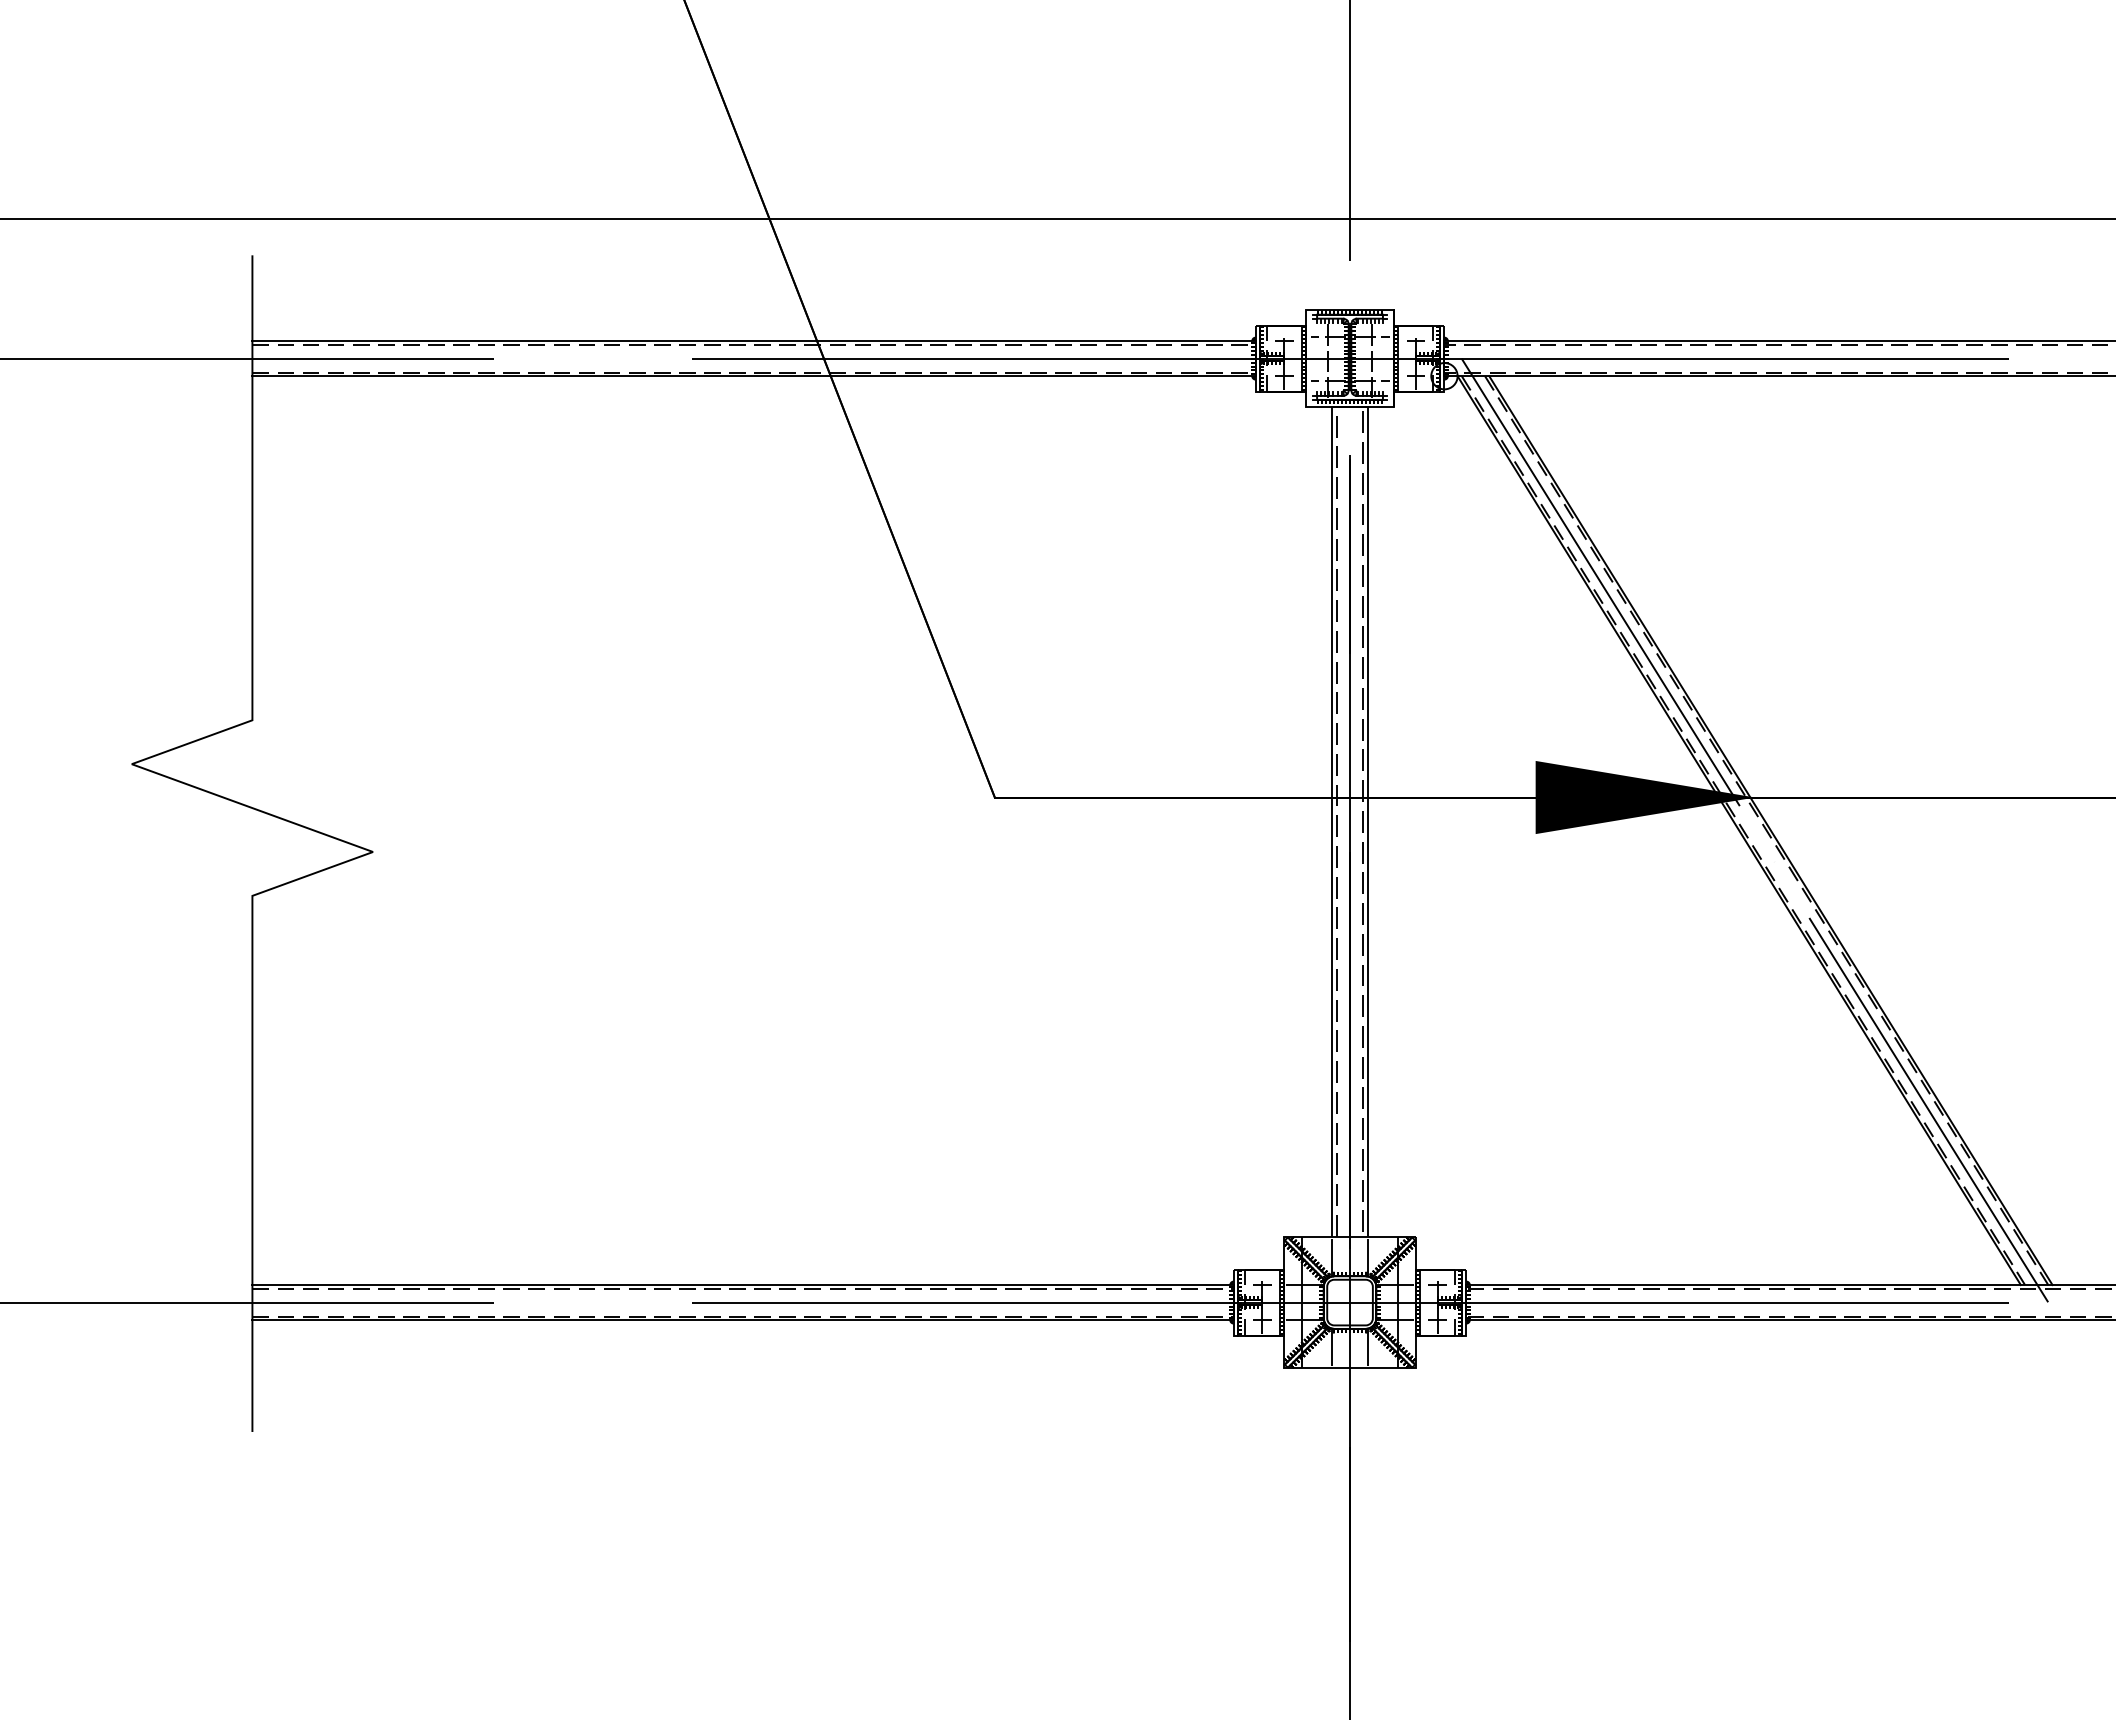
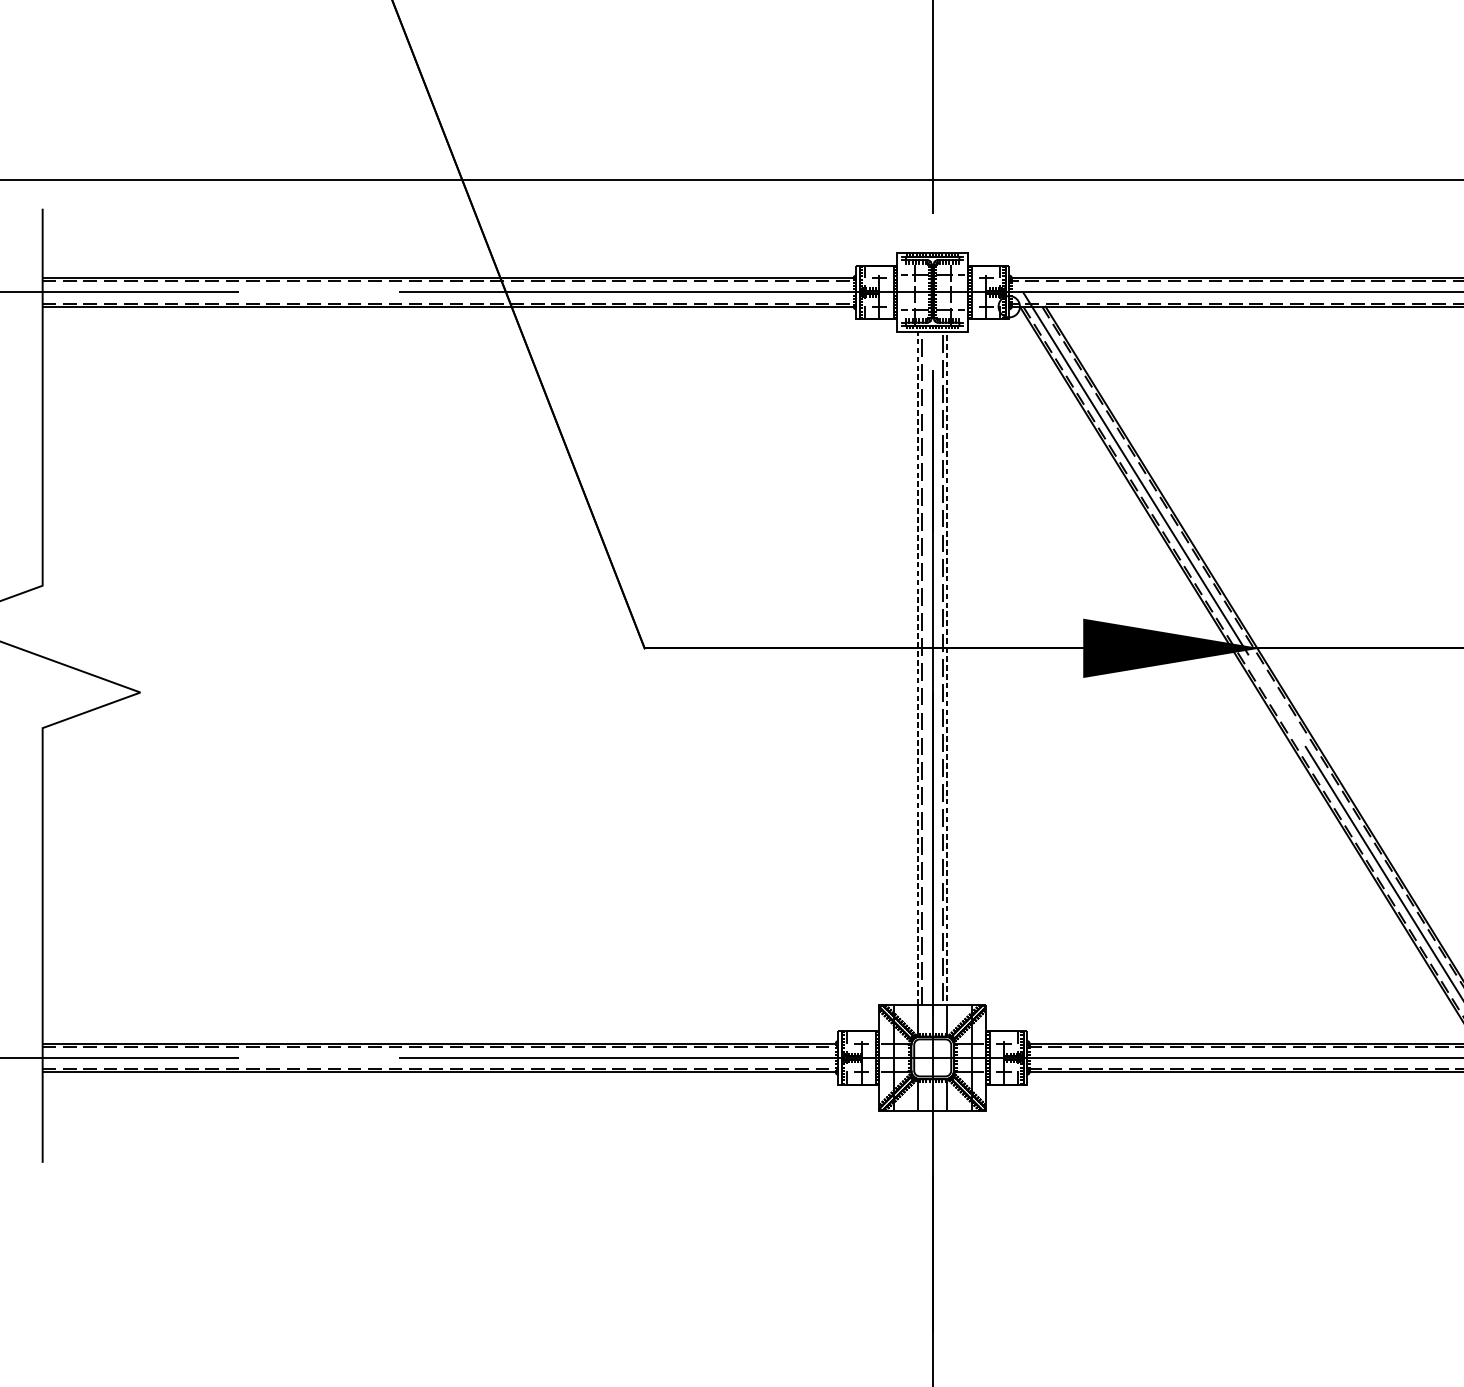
line: (1350, 406) -> (933, 331), solid -> dashed

